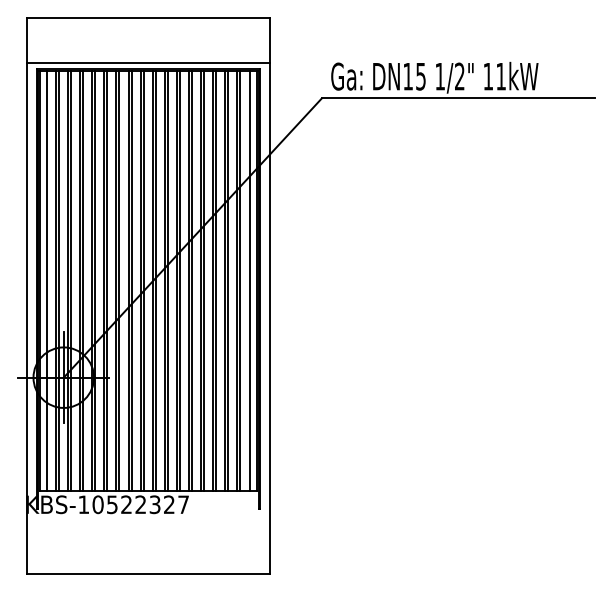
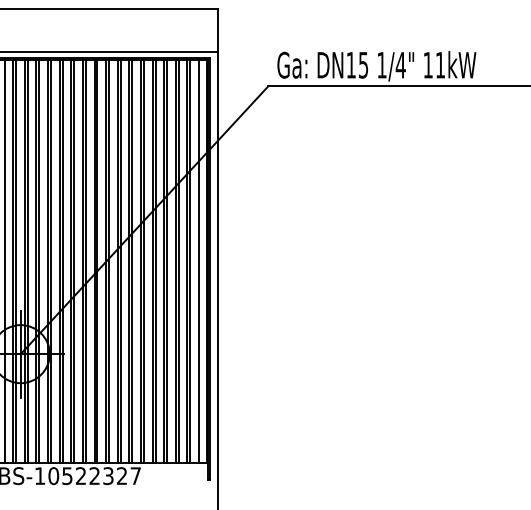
text: (459, 76) -> (400, 65), 1/2" -> 1/4"

